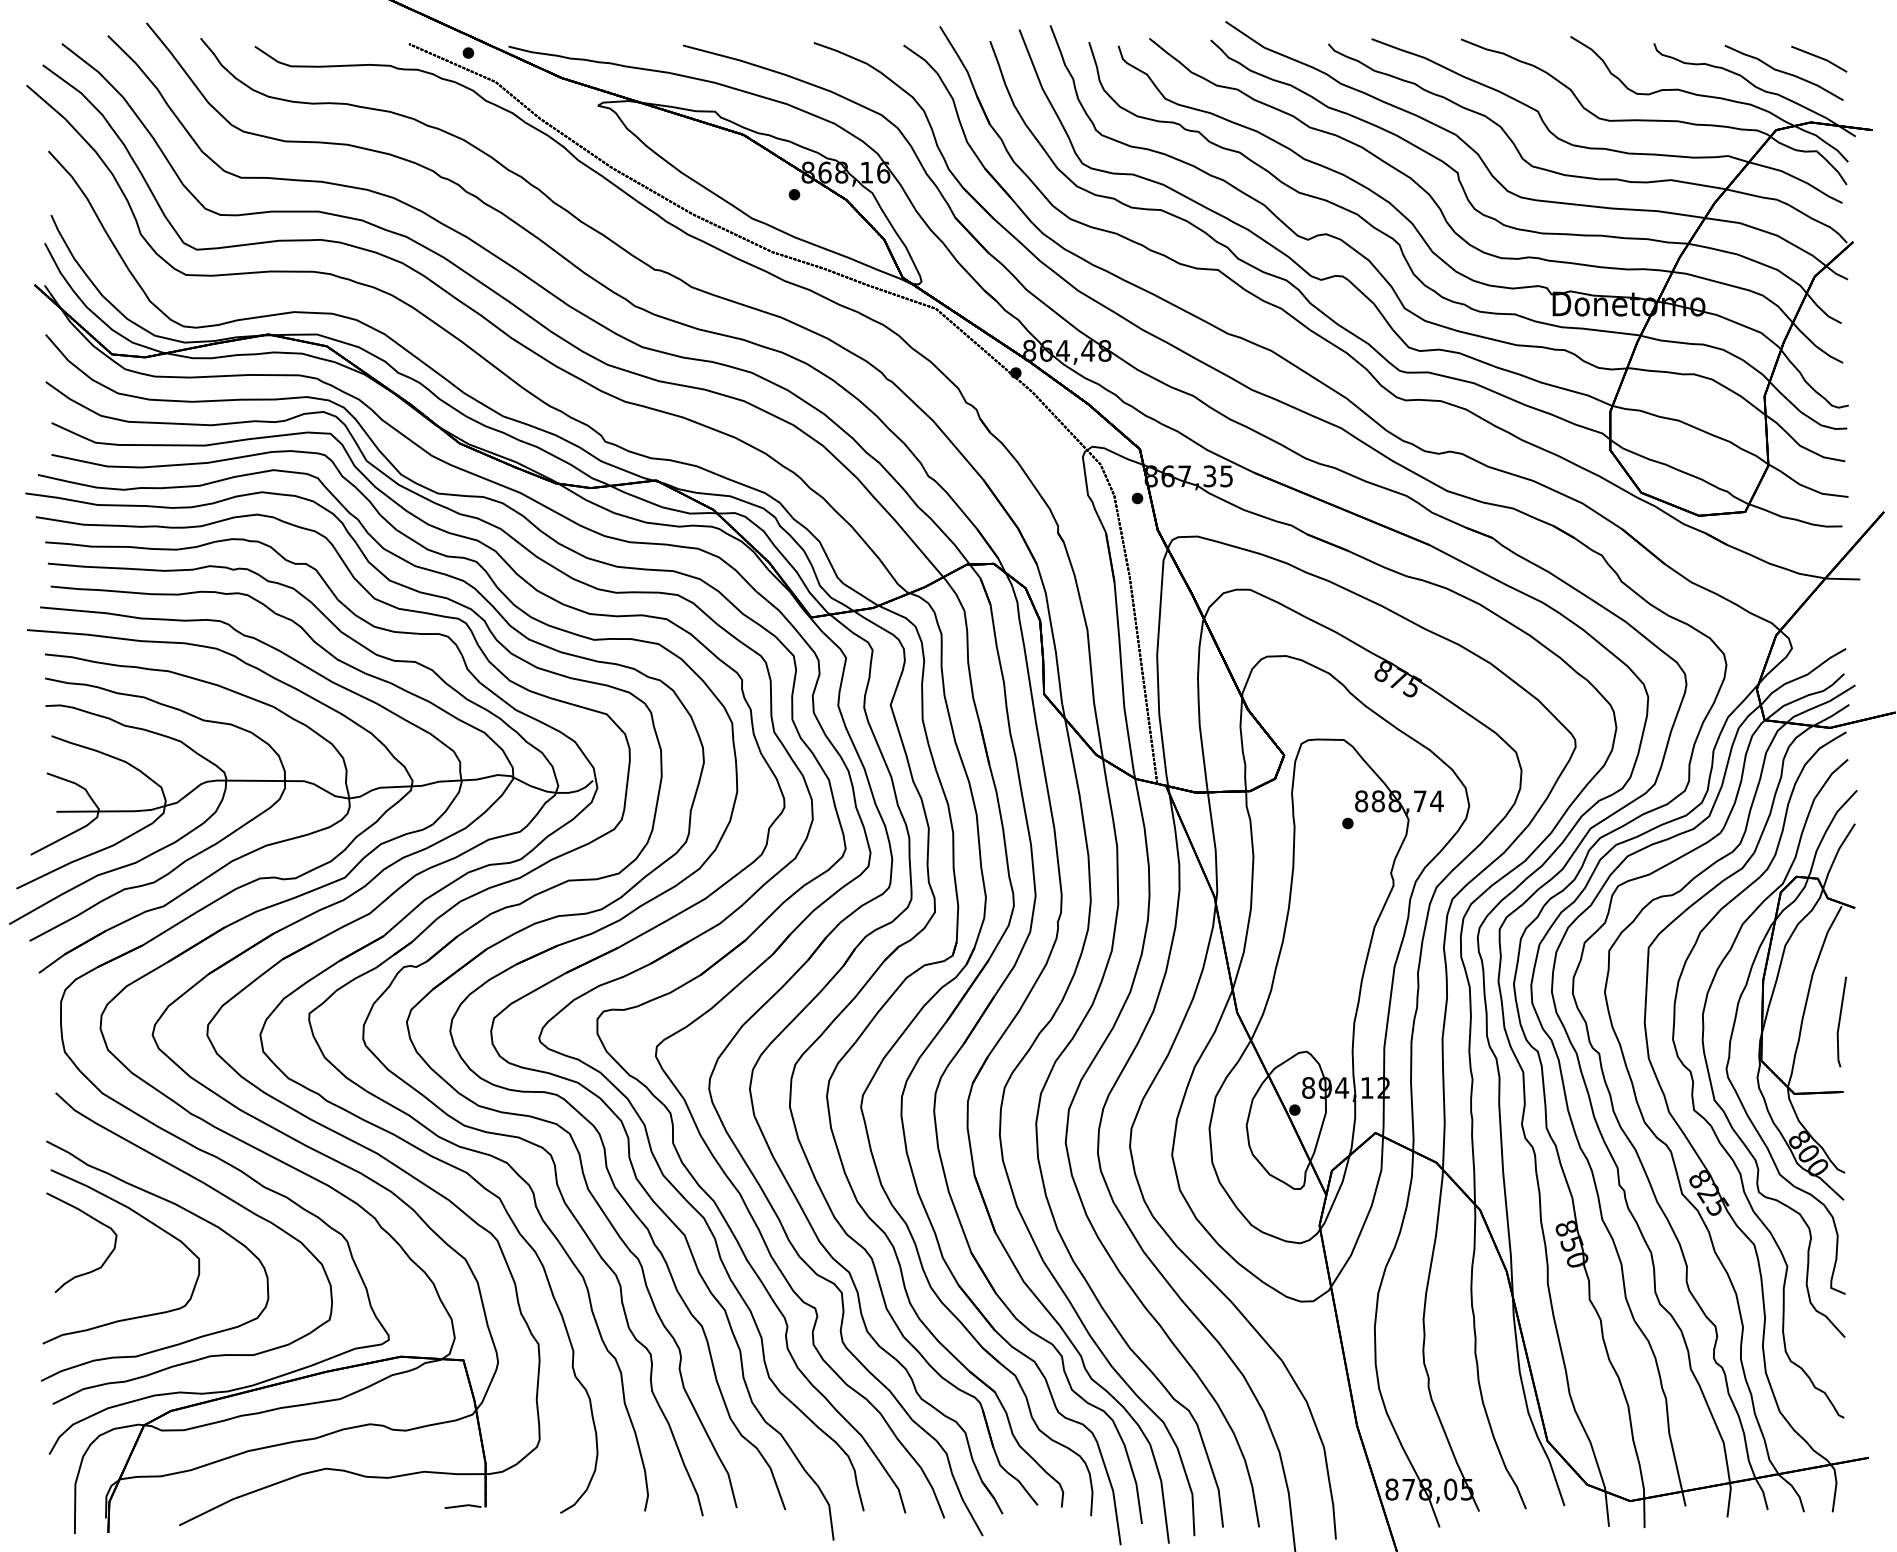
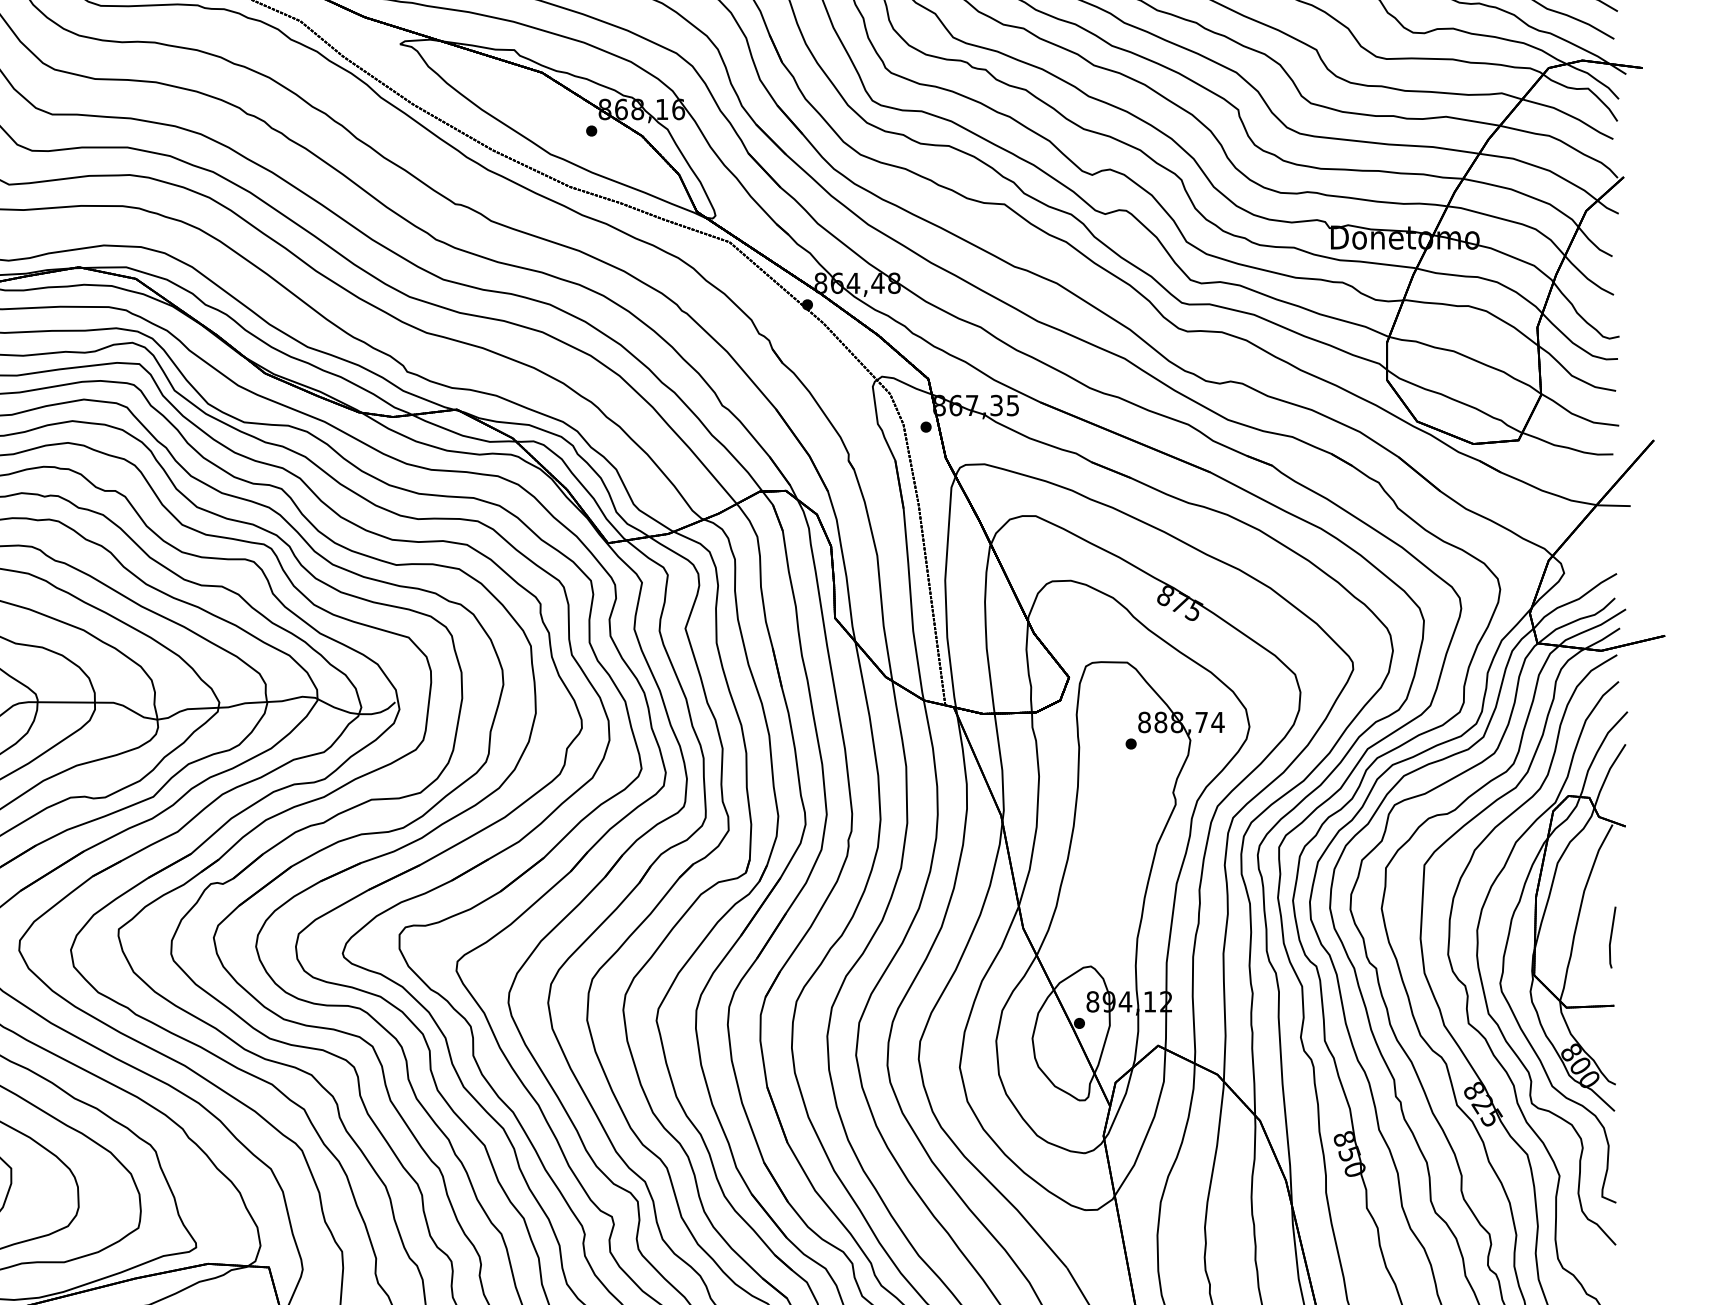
part: (1841, 1021) -> (1612, 937), size x0.7

